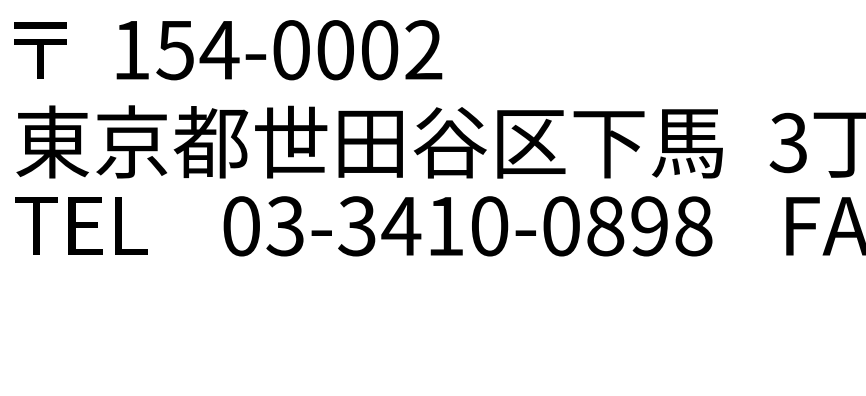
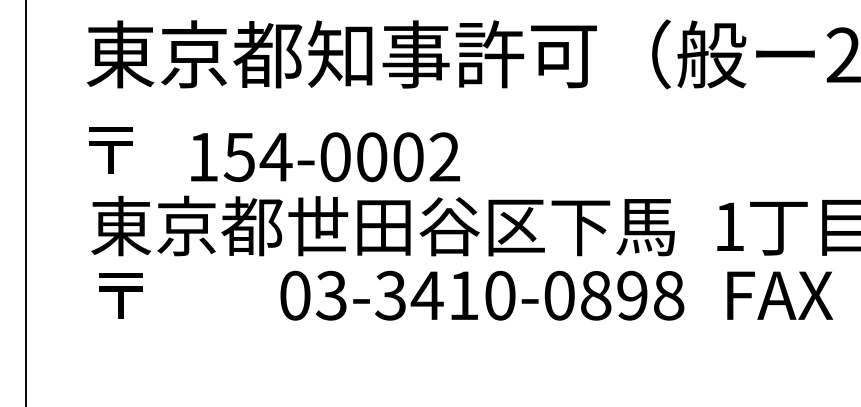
text: (279, 50) -> (325, 157), moved
text: (787, 142) -> (728, 226), 3 -> 1
text: (80, 226) -> (144, 295), TEL -> 〒
text: (468, 226) -> (482, 295), moved

